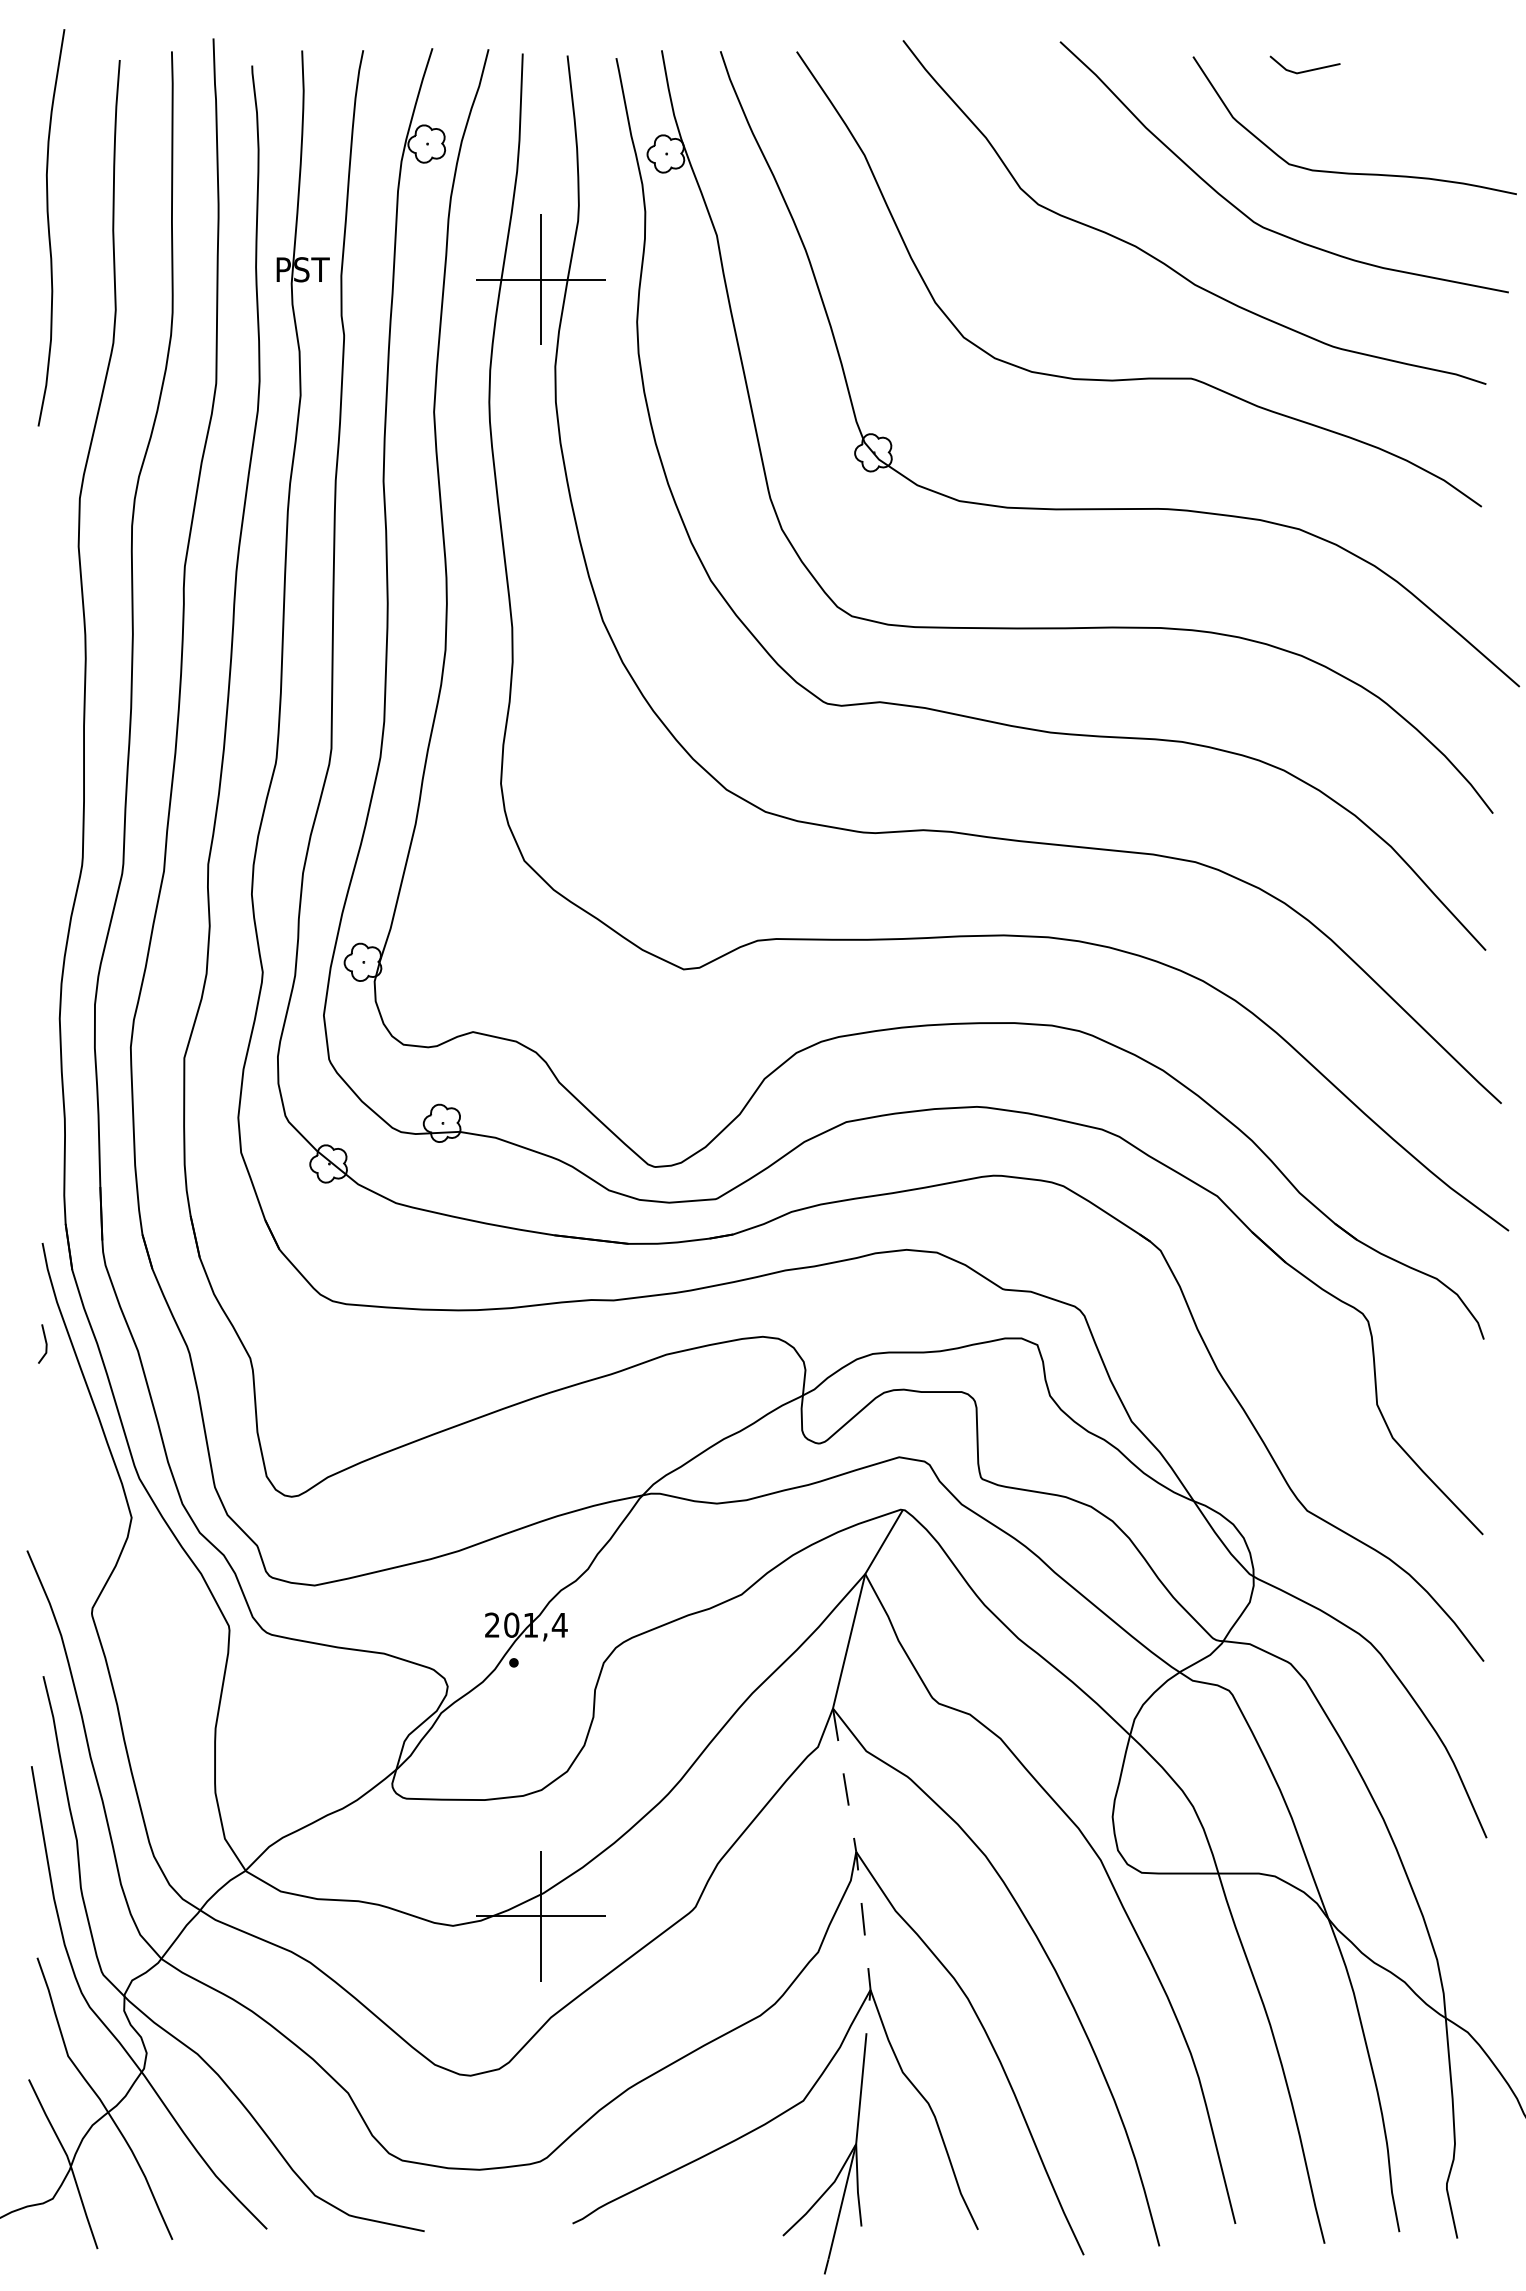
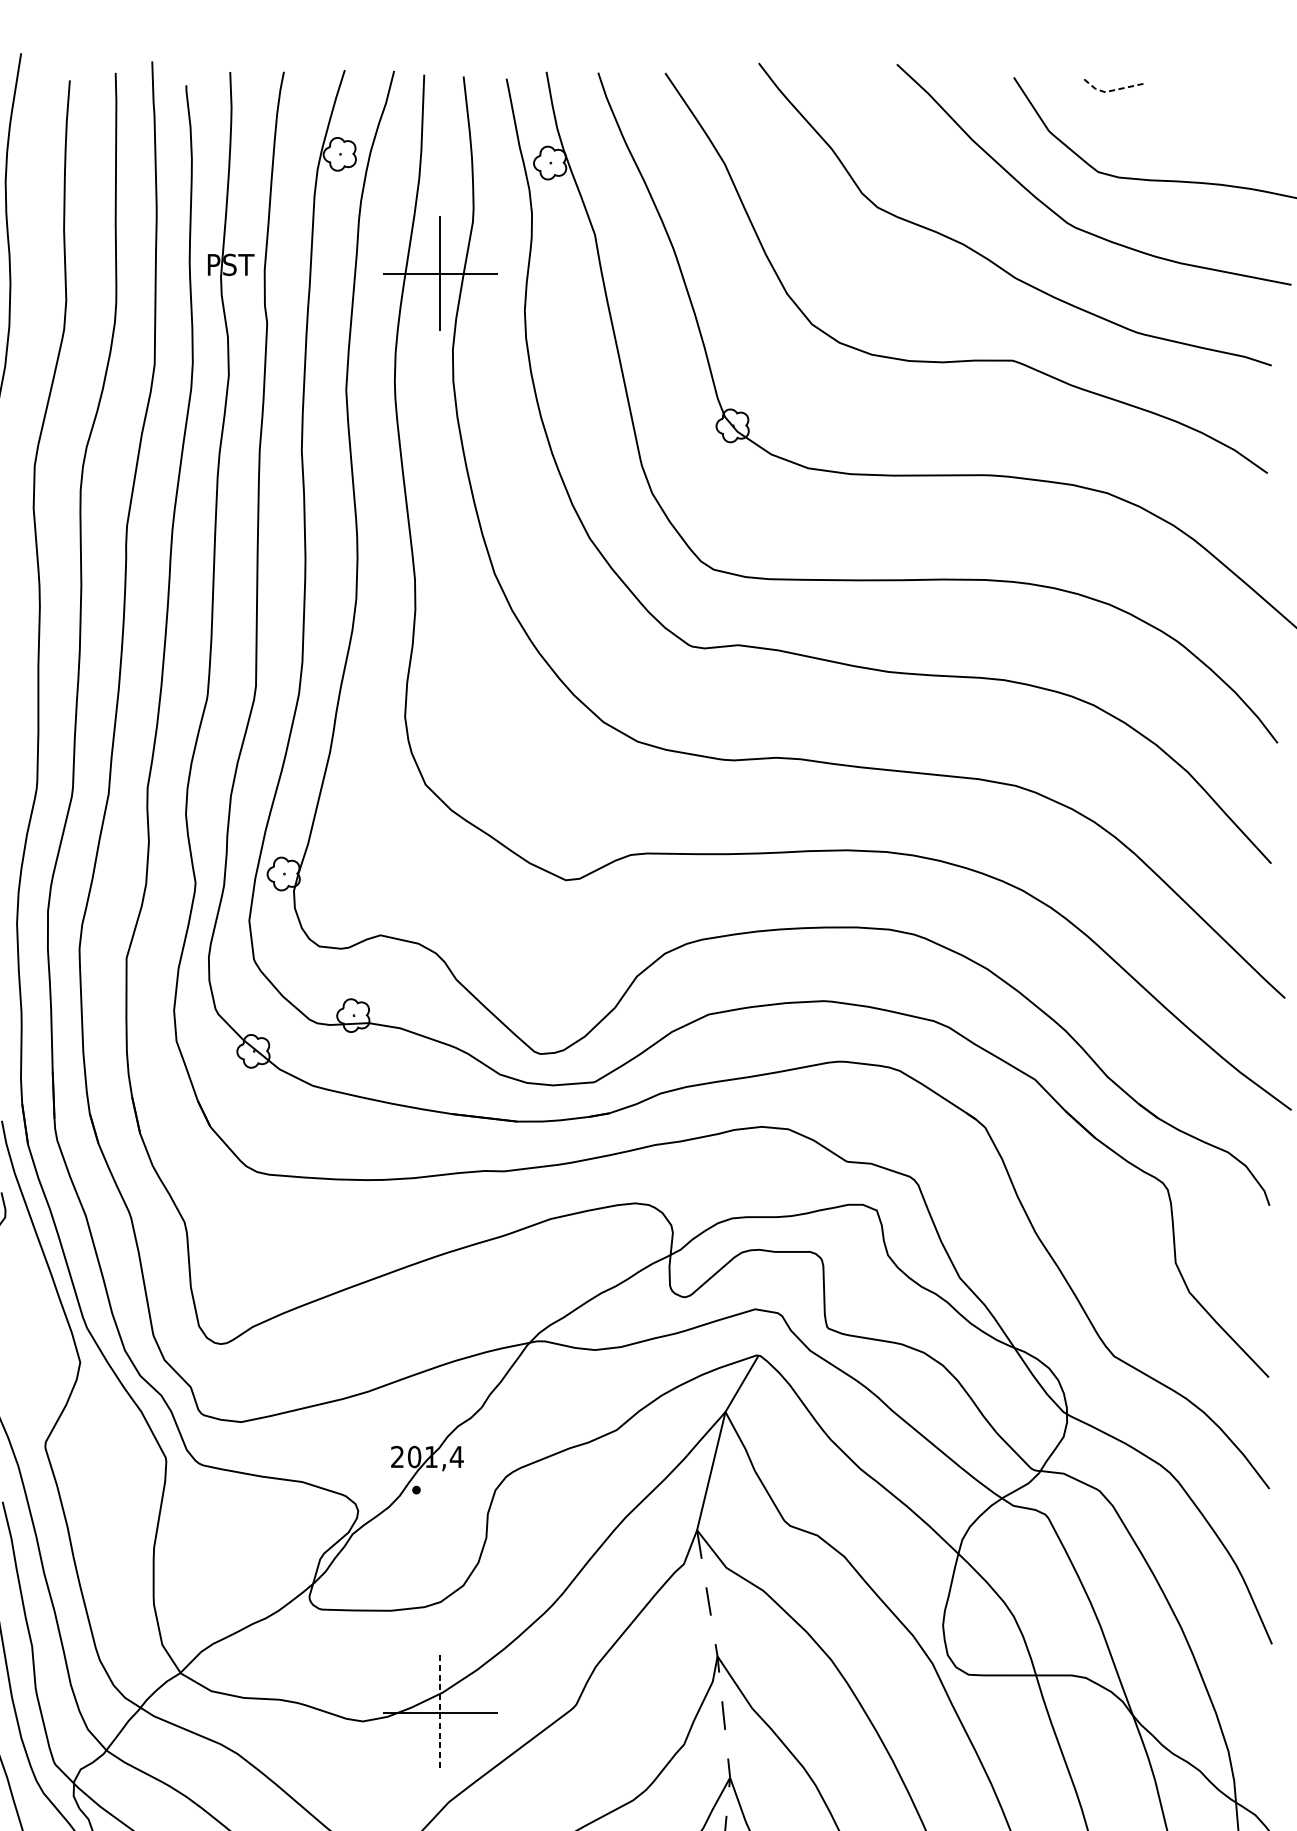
line: (1300, 72) -> (1108, 91), solid -> dashed
line: (540, 1916) -> (439, 1713), solid -> dashed

